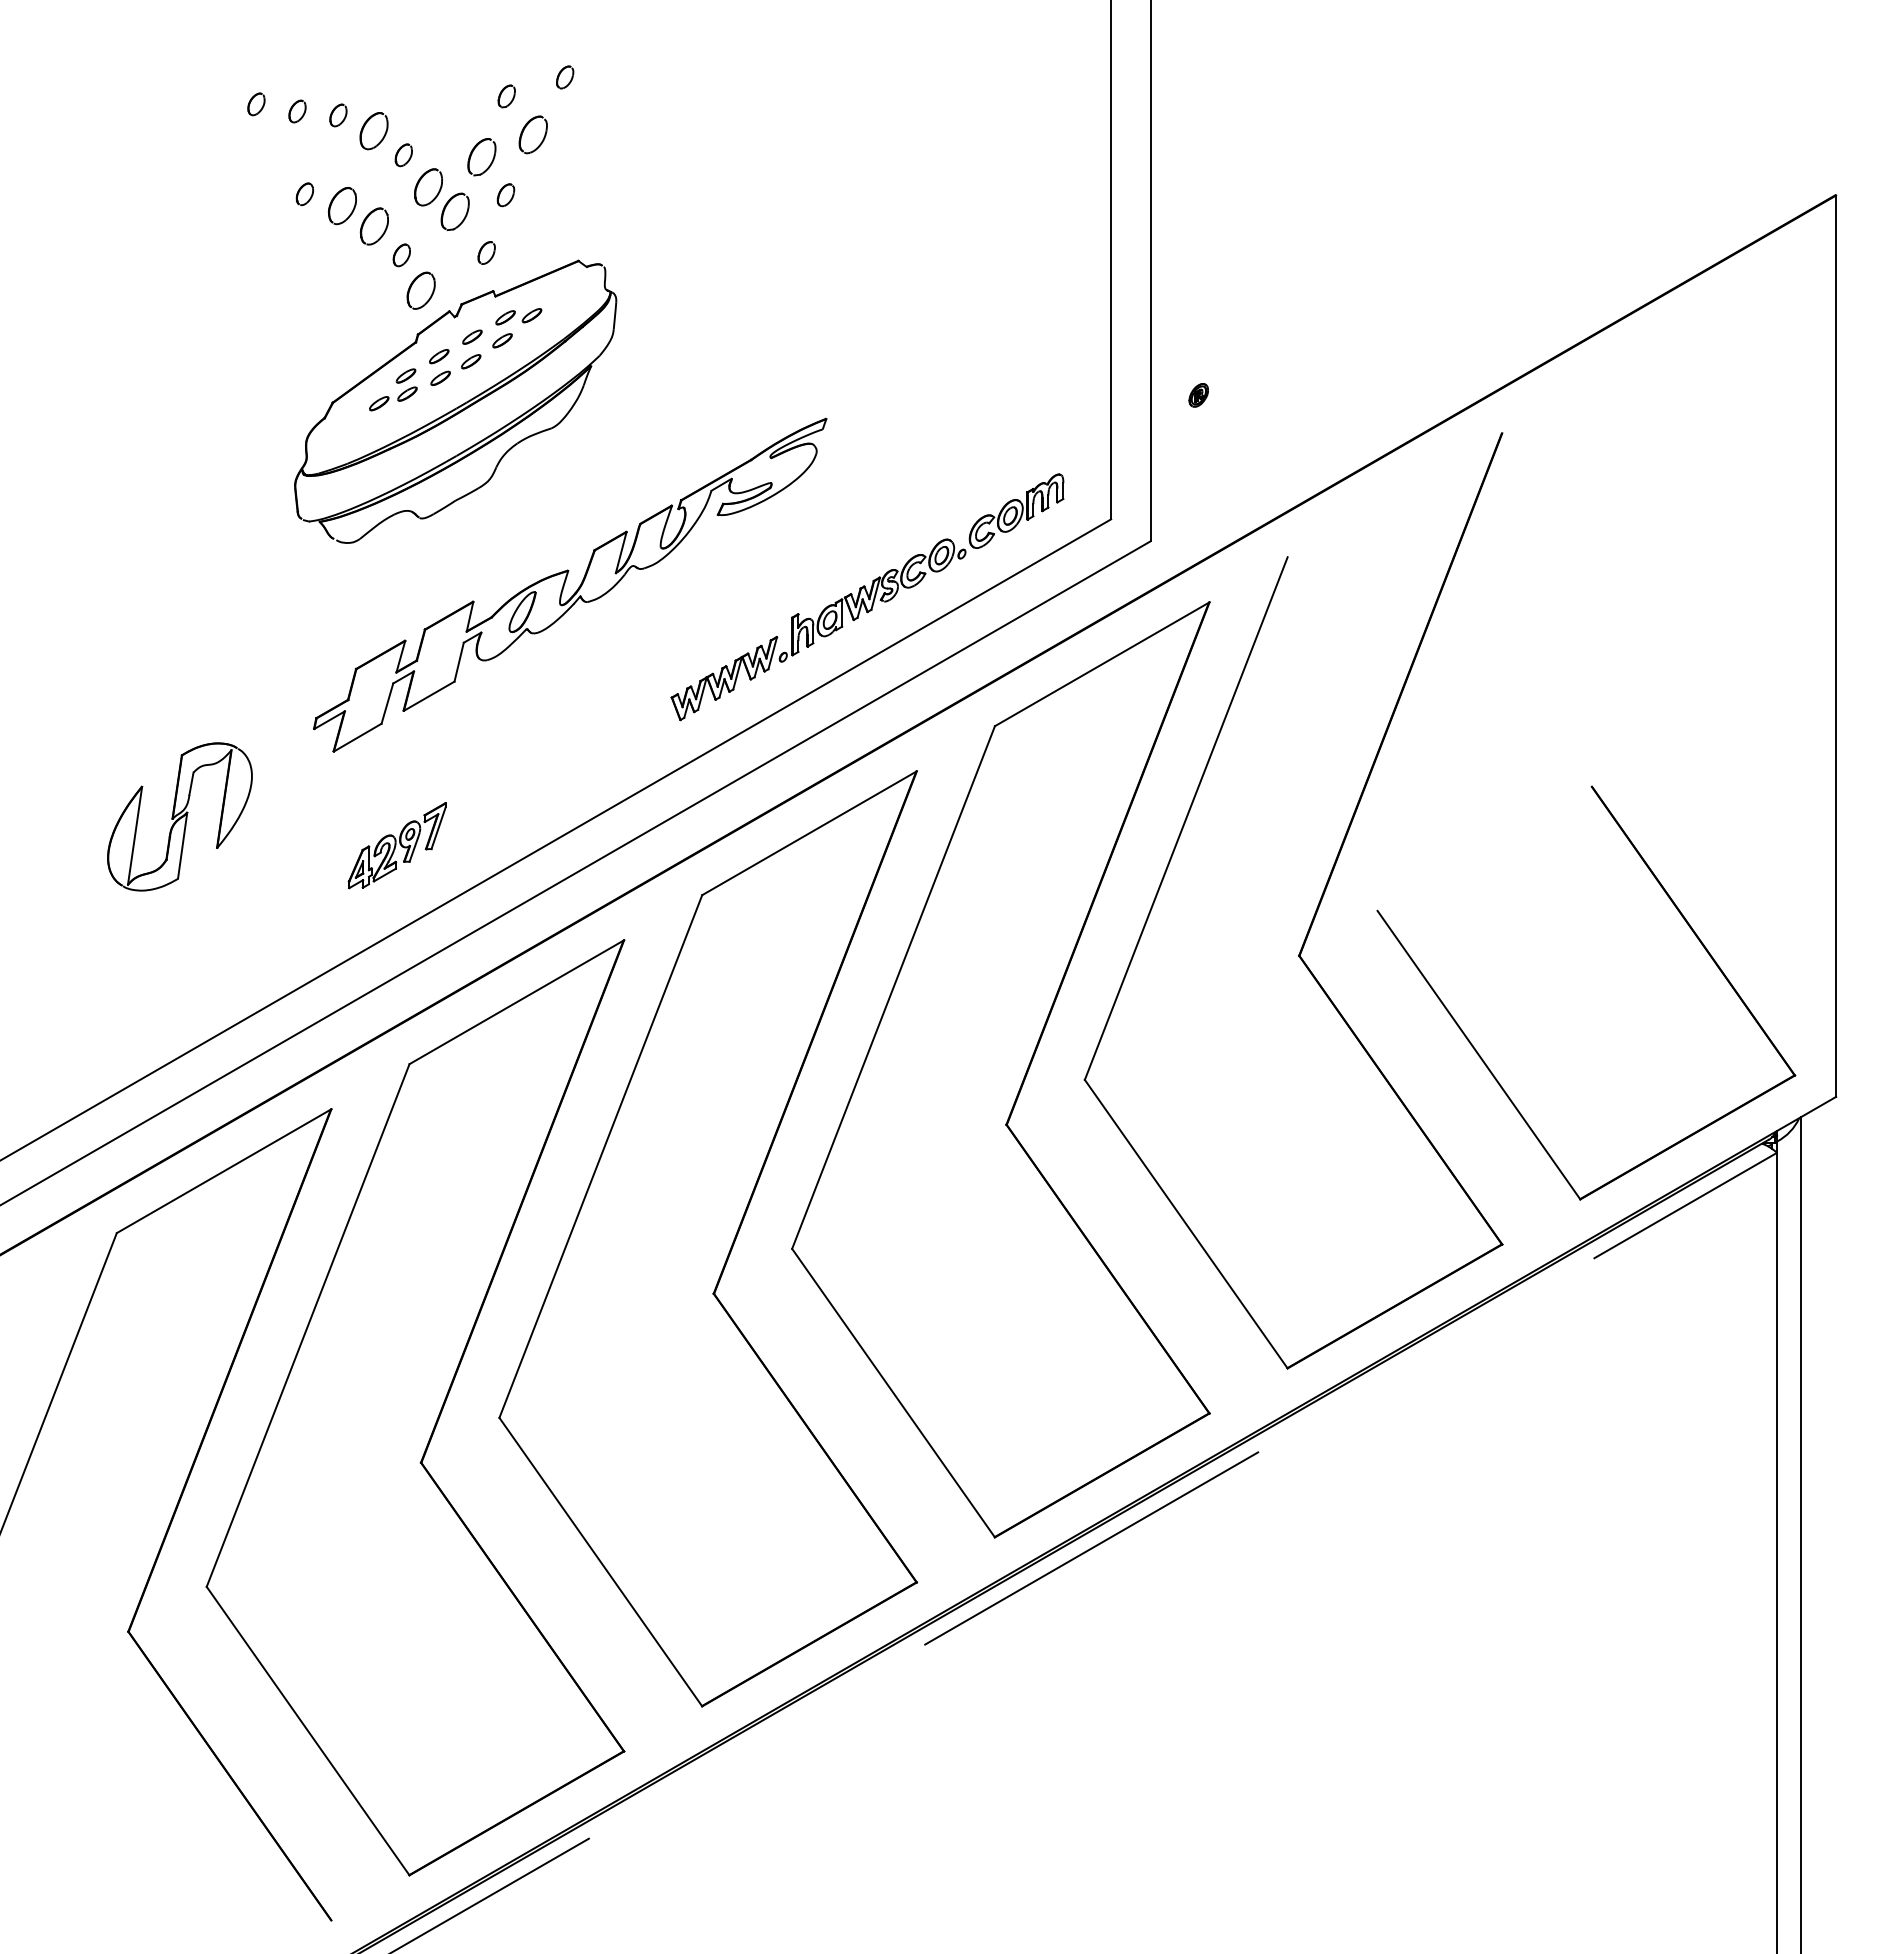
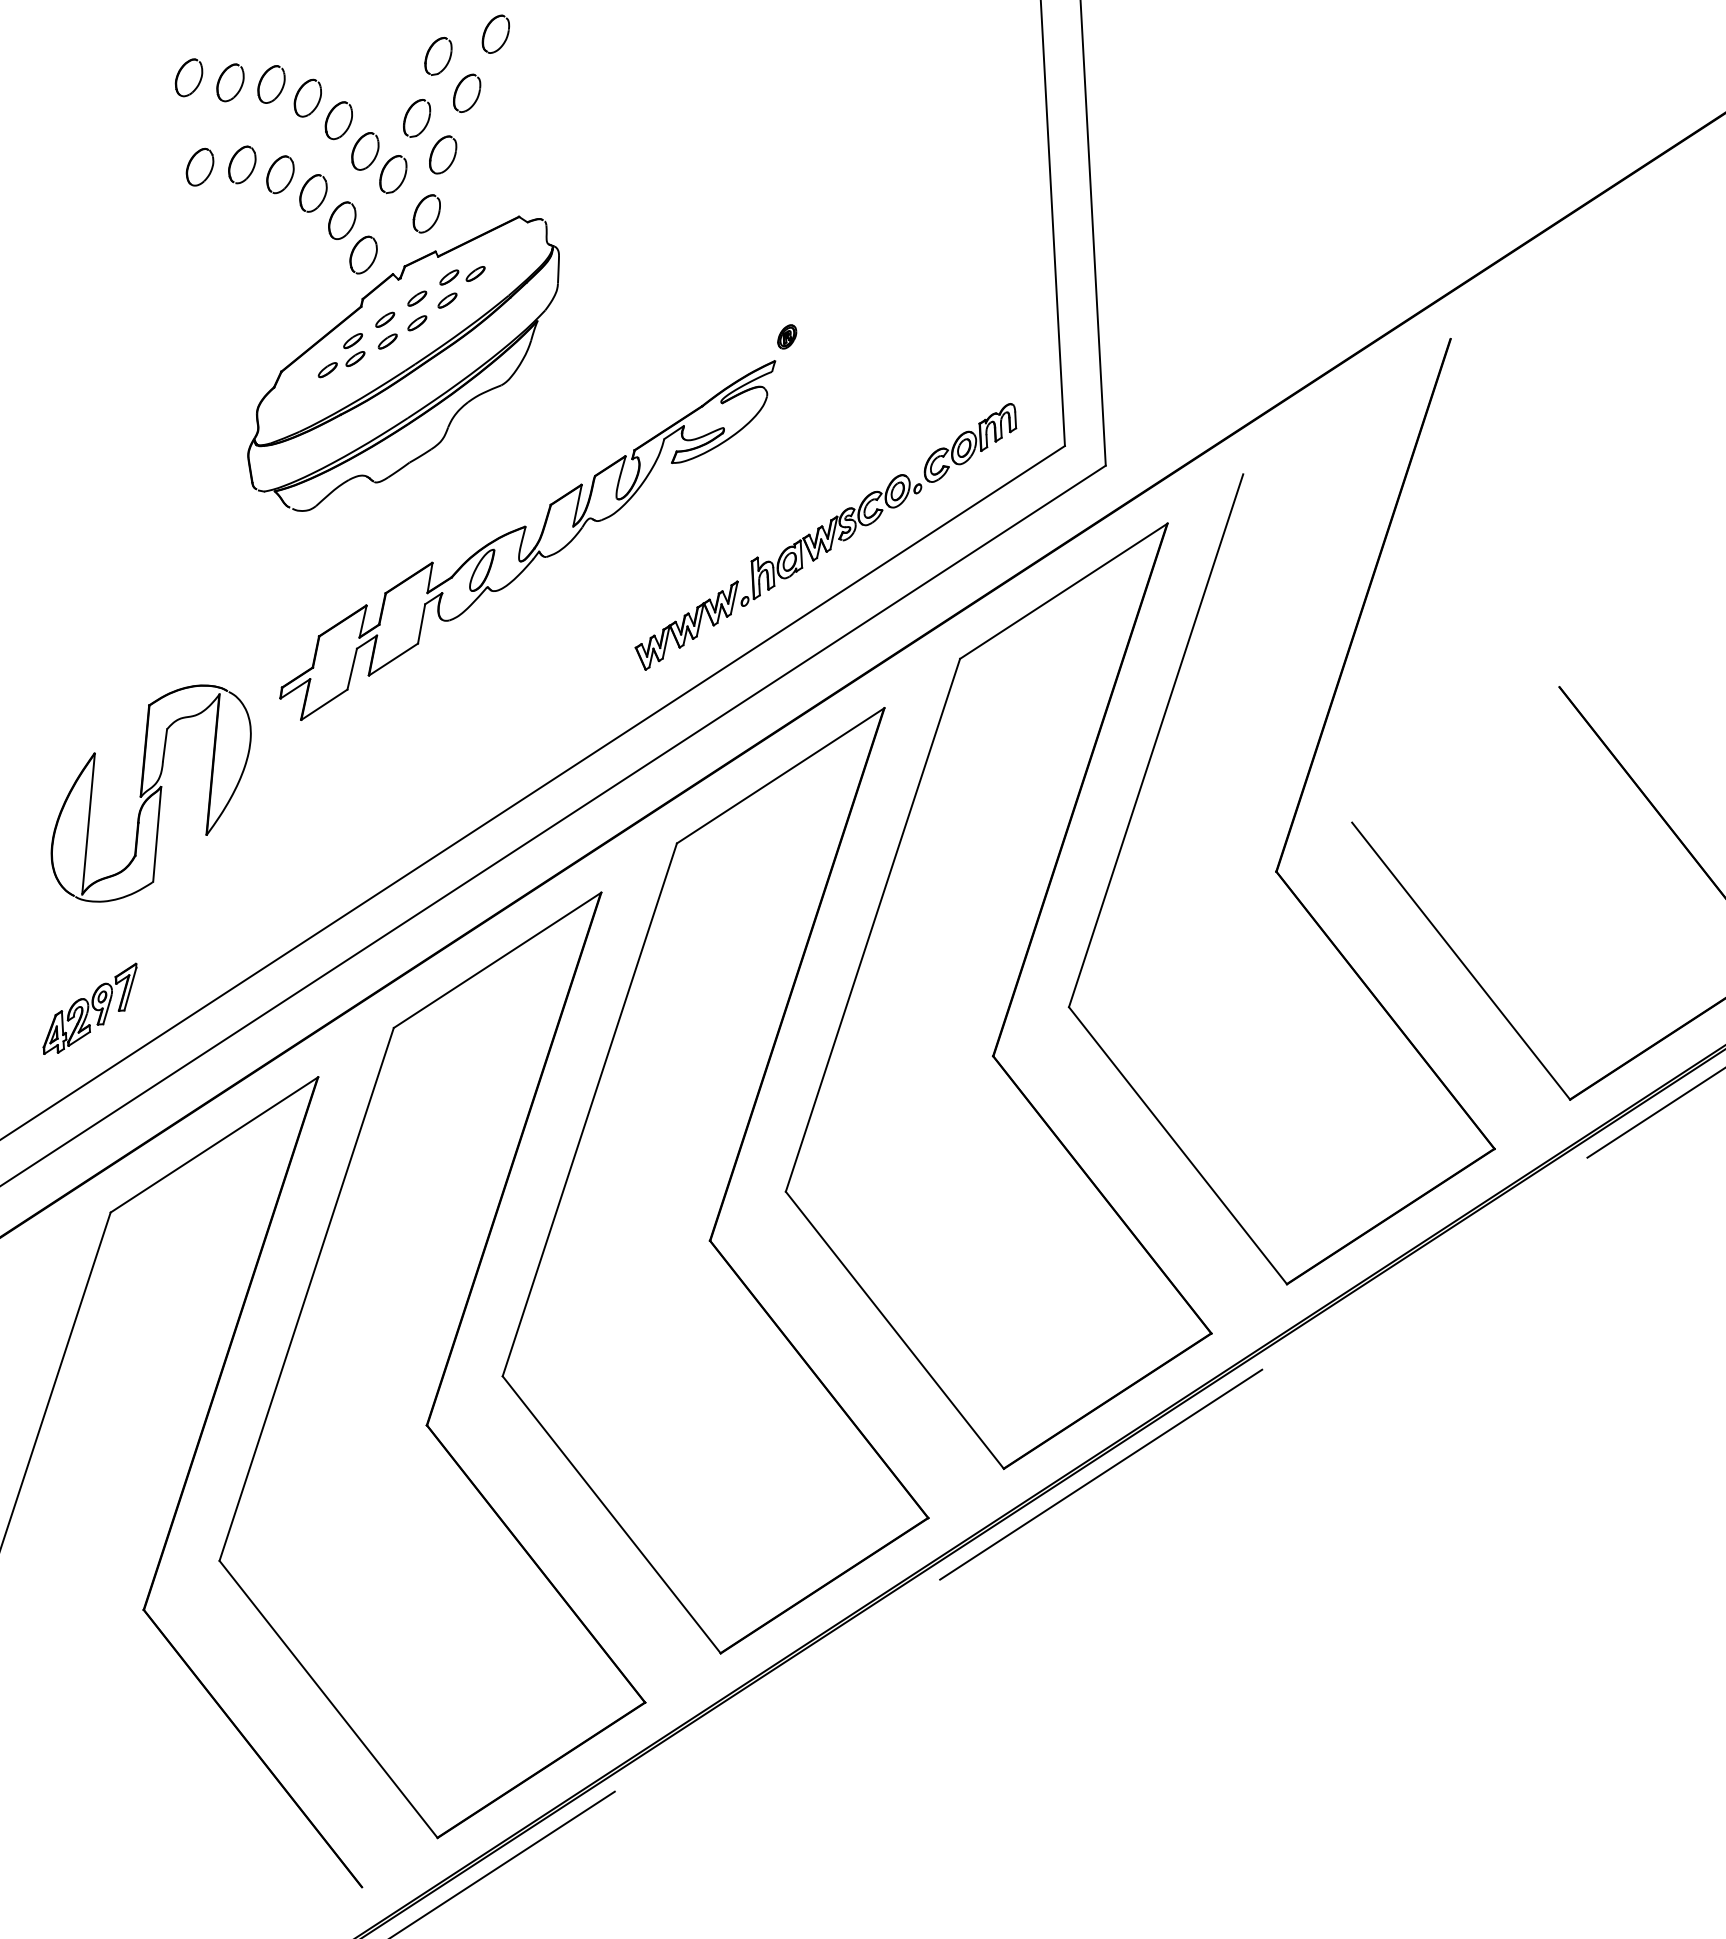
part: (564, 77) -> (495, 34), size x1.67
part: (506, 96) -> (438, 56), size x1.67
part: (256, 104) -> (189, 78), size x1.67
part: (297, 111) -> (230, 82), size x1.67
part: (338, 115) -> (271, 84), size x1.67
part: (403, 155) -> (338, 120), size x1.67
part: (262, 194) -> (199, 167), added
part: (304, 194) -> (241, 165), size x1.67
part: (505, 195) -> (442, 155), size x1.67
part: (486, 252) -> (426, 213), size x1.67
part: (401, 255) -> (342, 220), size x1.67
part: (1198, 395) -> (786, 337), moved
part: (179, 816) -> (150, 793), size x1.43
part: (396, 845) -> (89, 1008), moved

